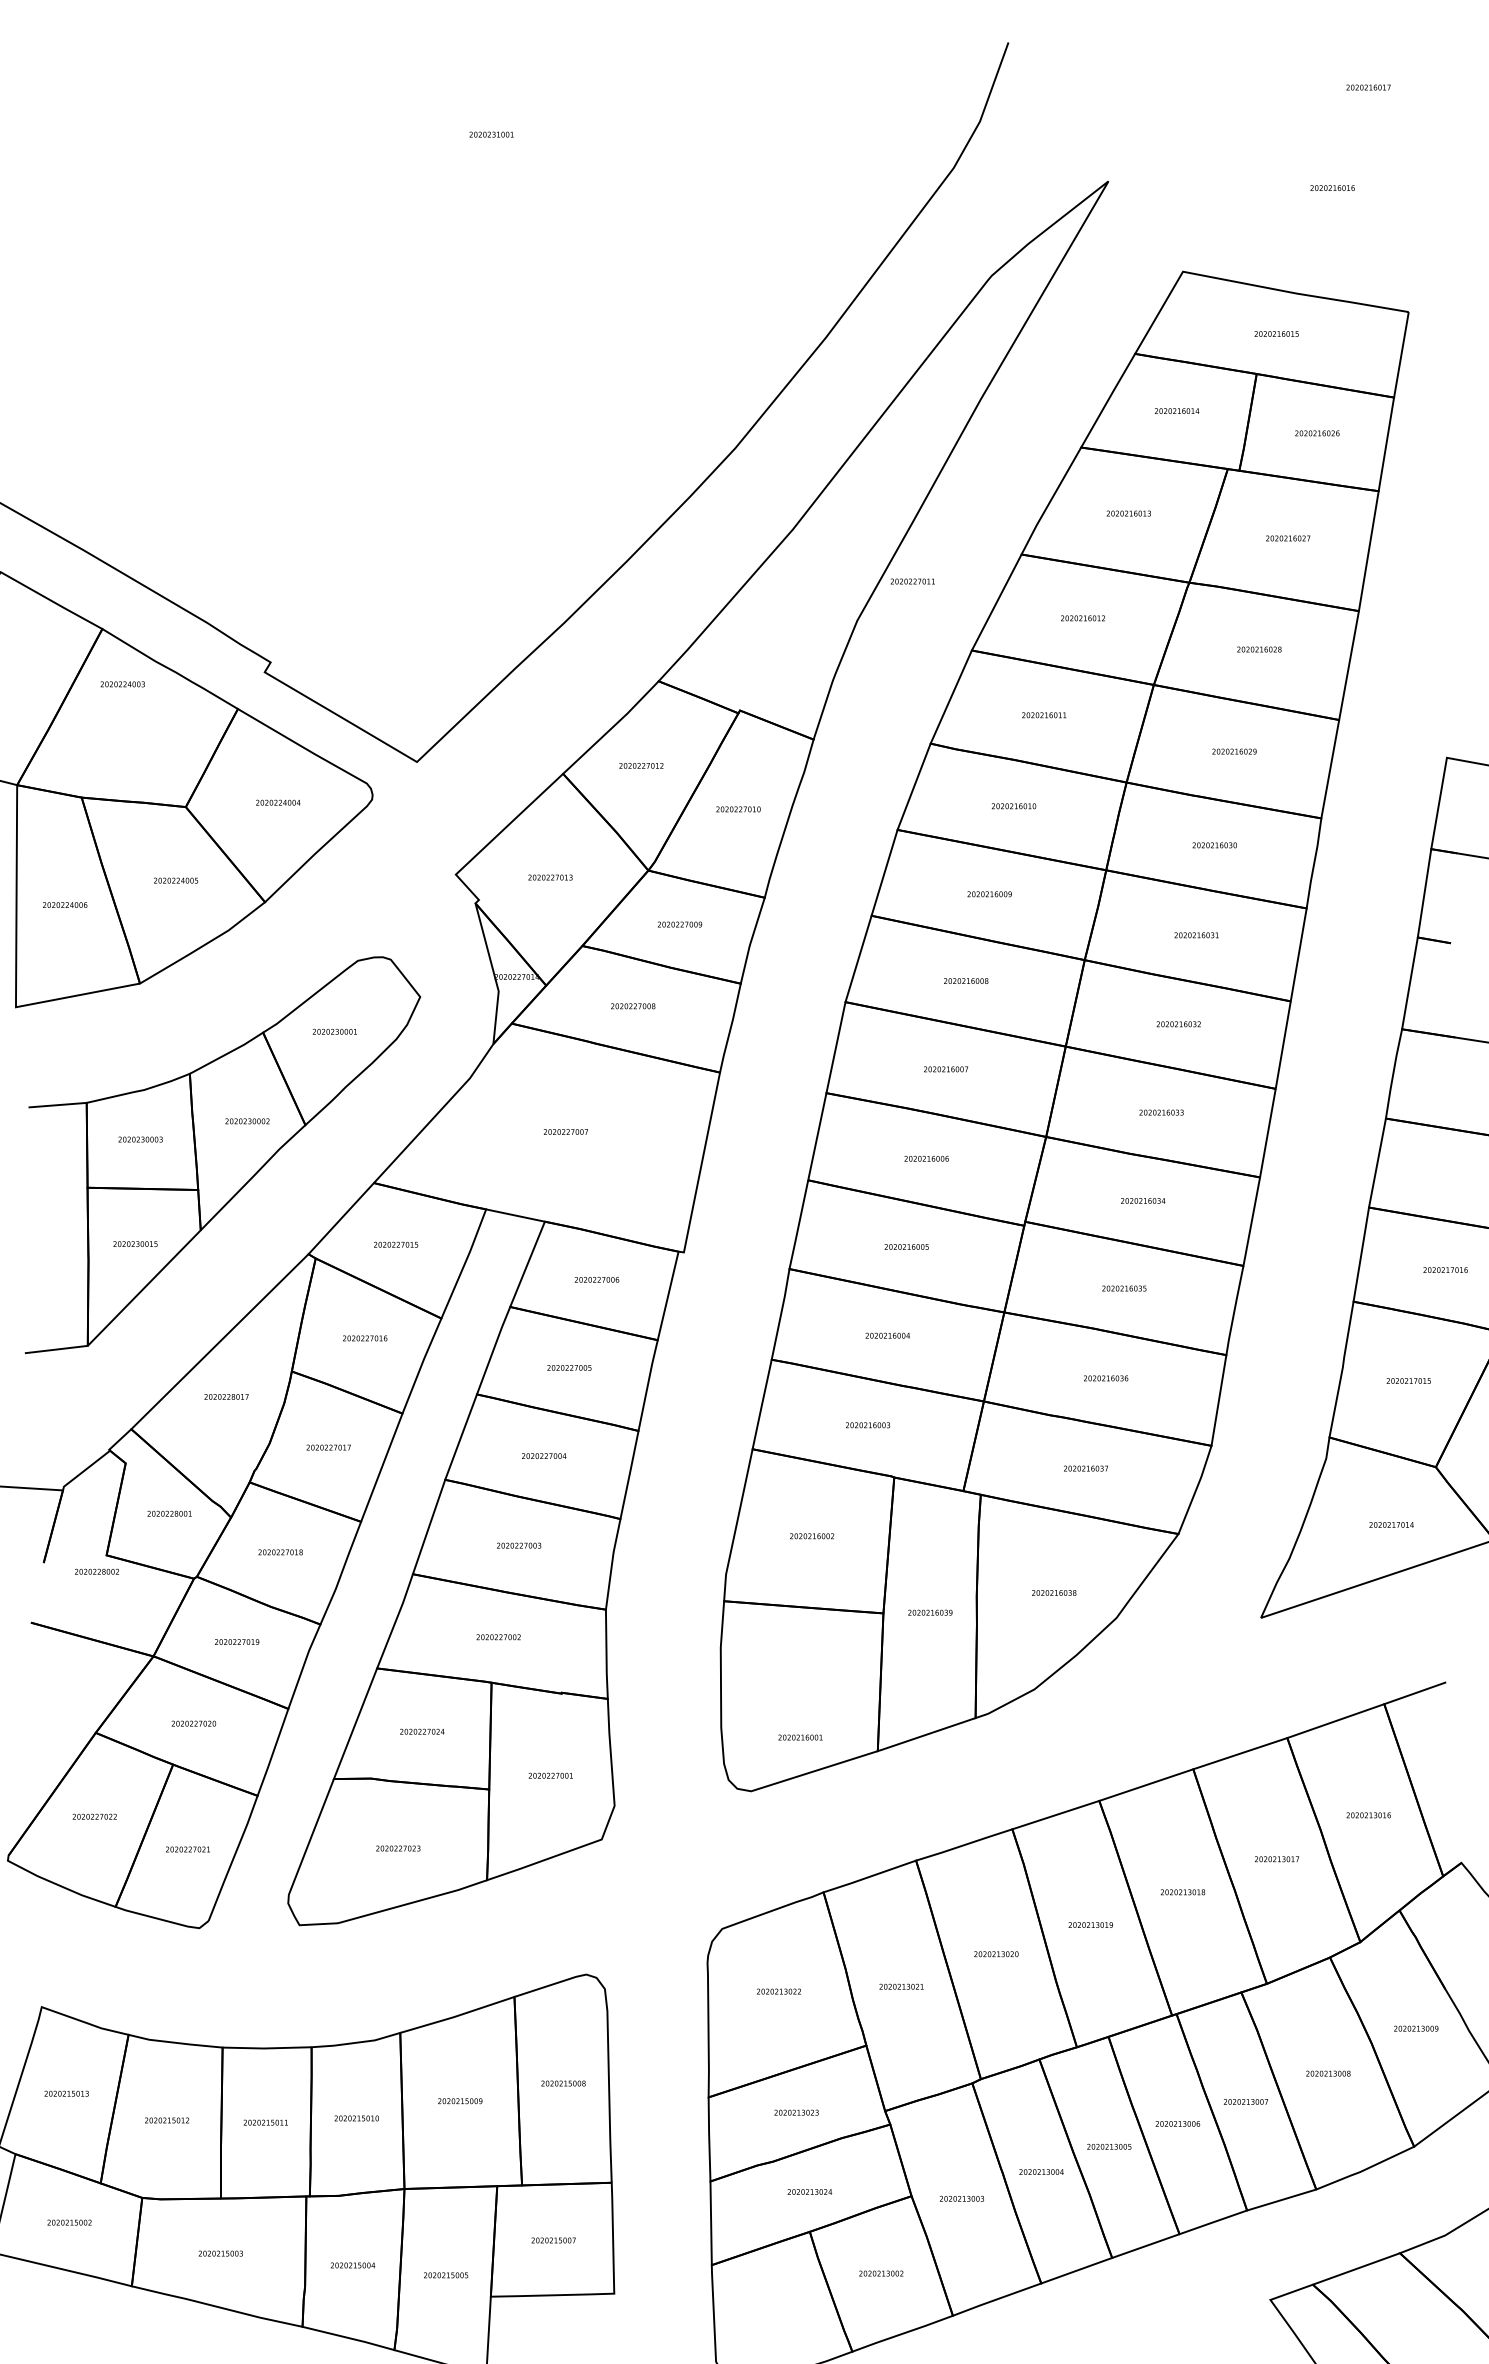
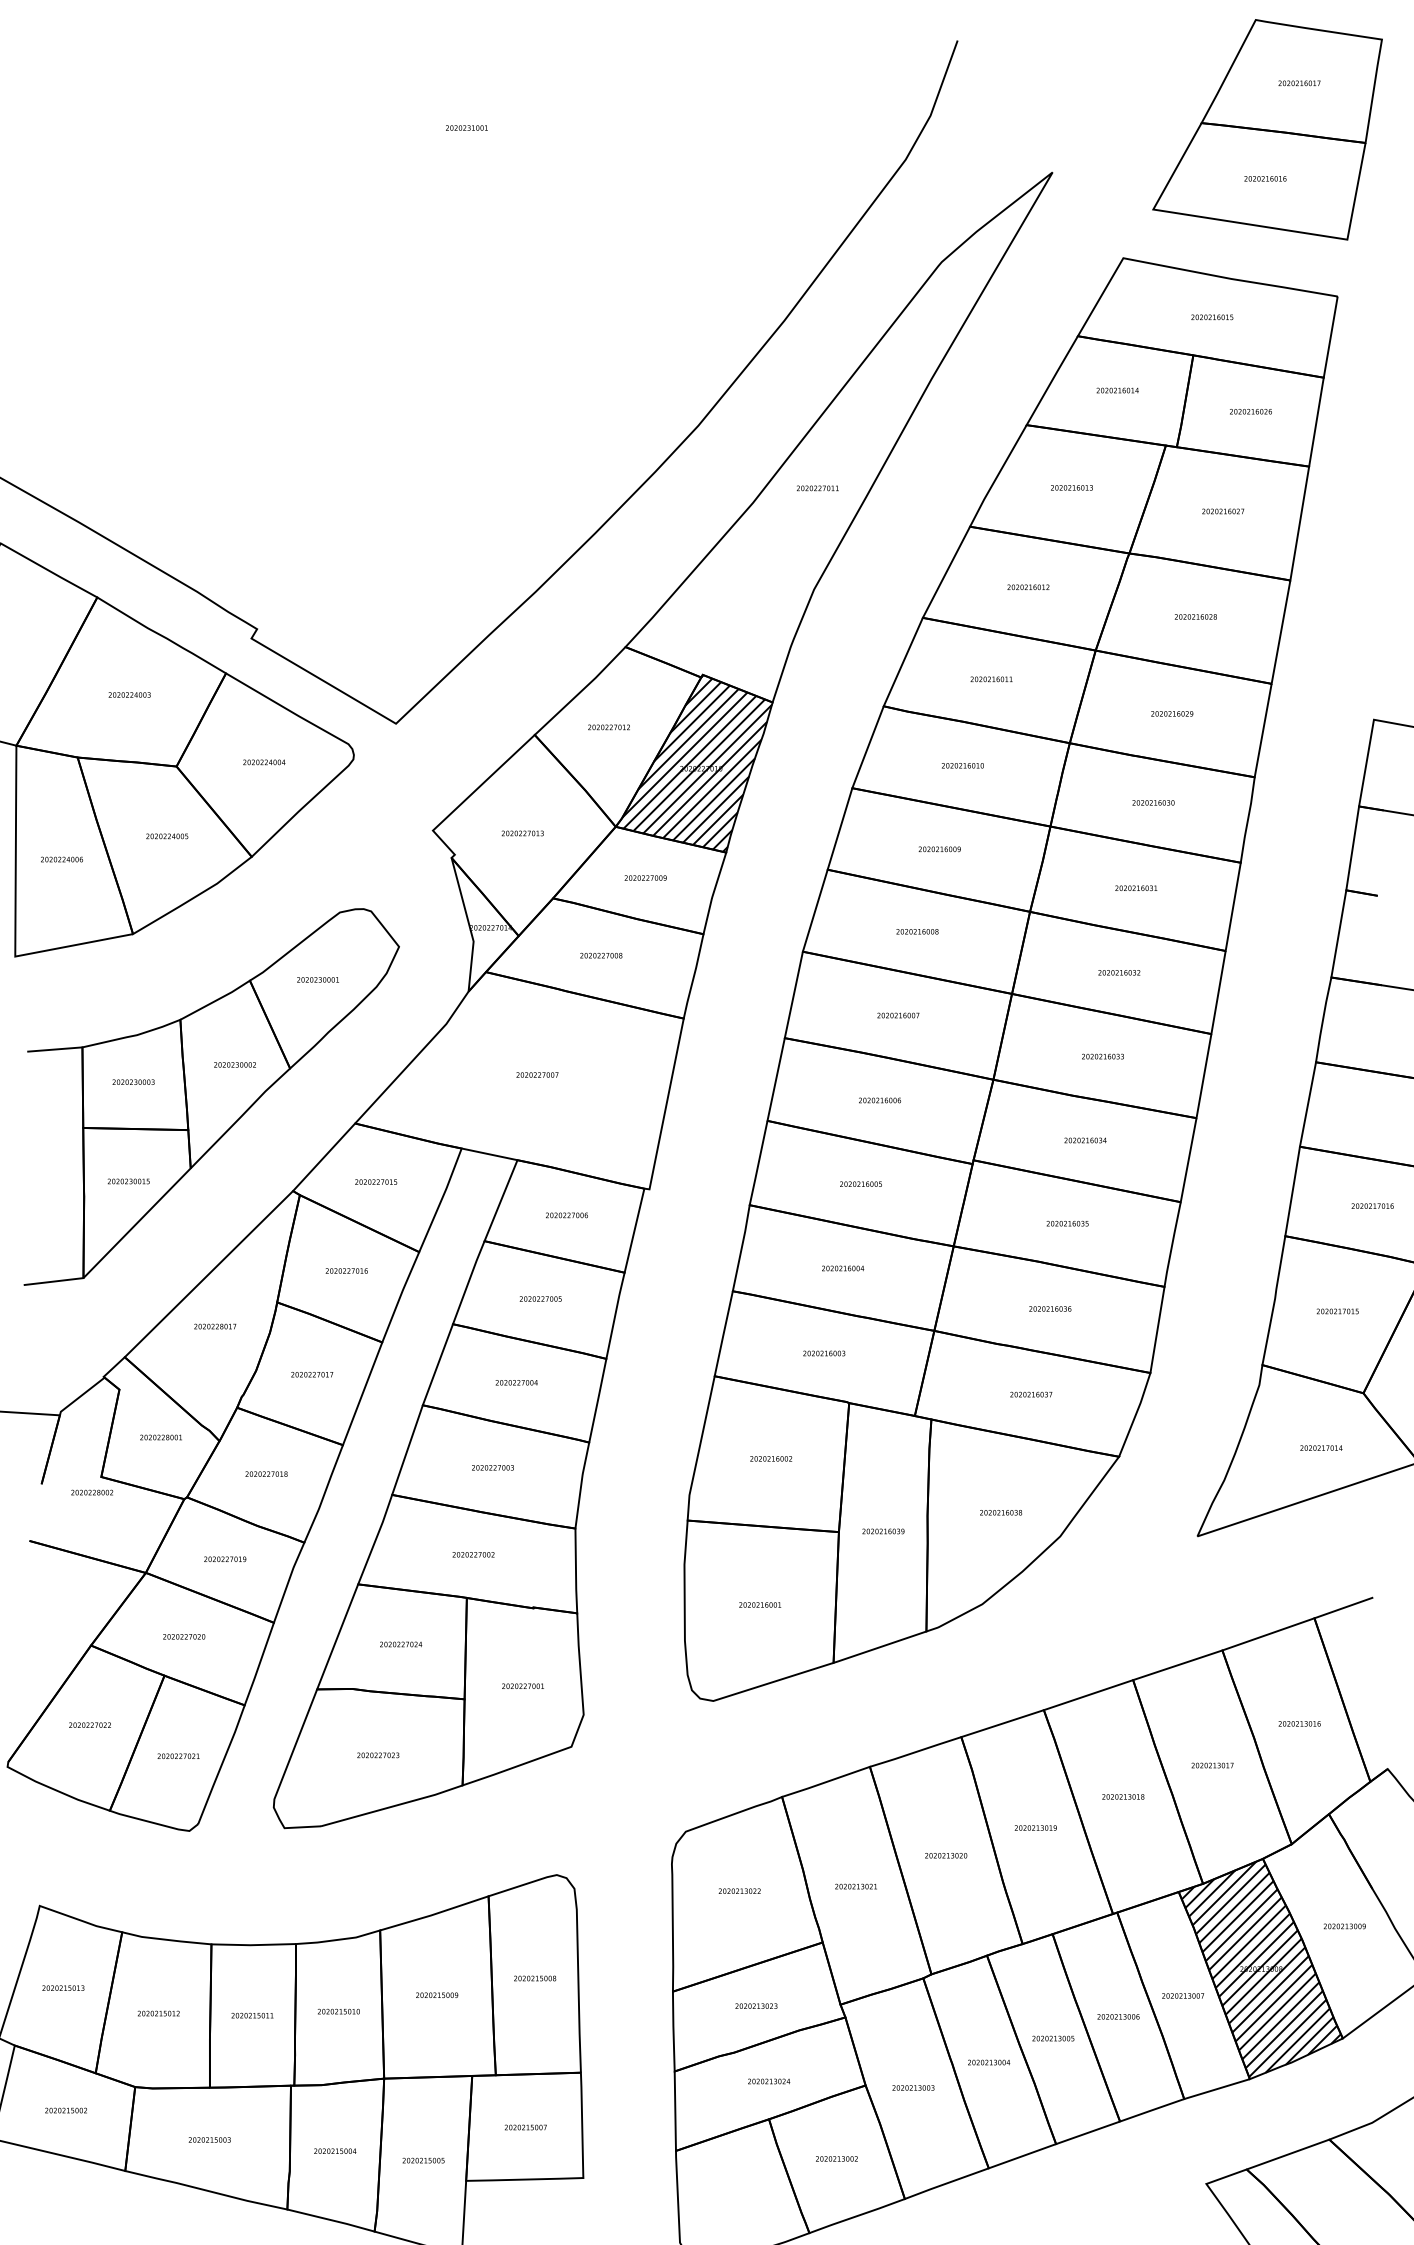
part: (1334, 136) -> (1267, 129), added
text: (912, 581) -> (817, 488), moved
text: (122, 683) -> (129, 694), moved
hatch: (733, 803) -> (696, 763), added
text: (800, 1737) -> (760, 1604), moved
hatch: (1327, 2074) -> (1260, 1969), added

